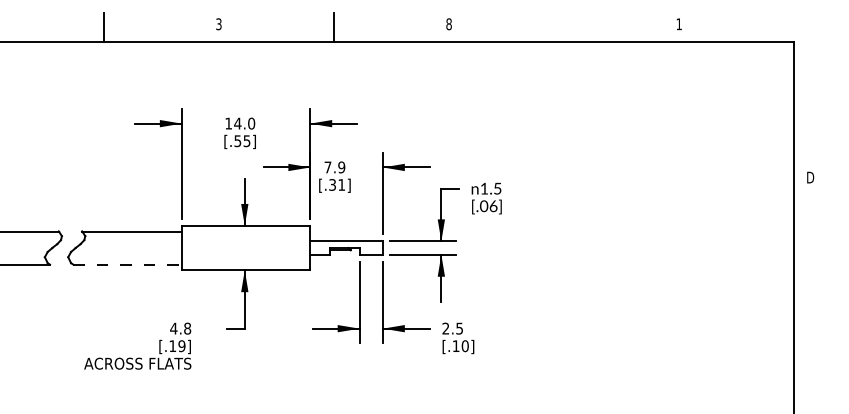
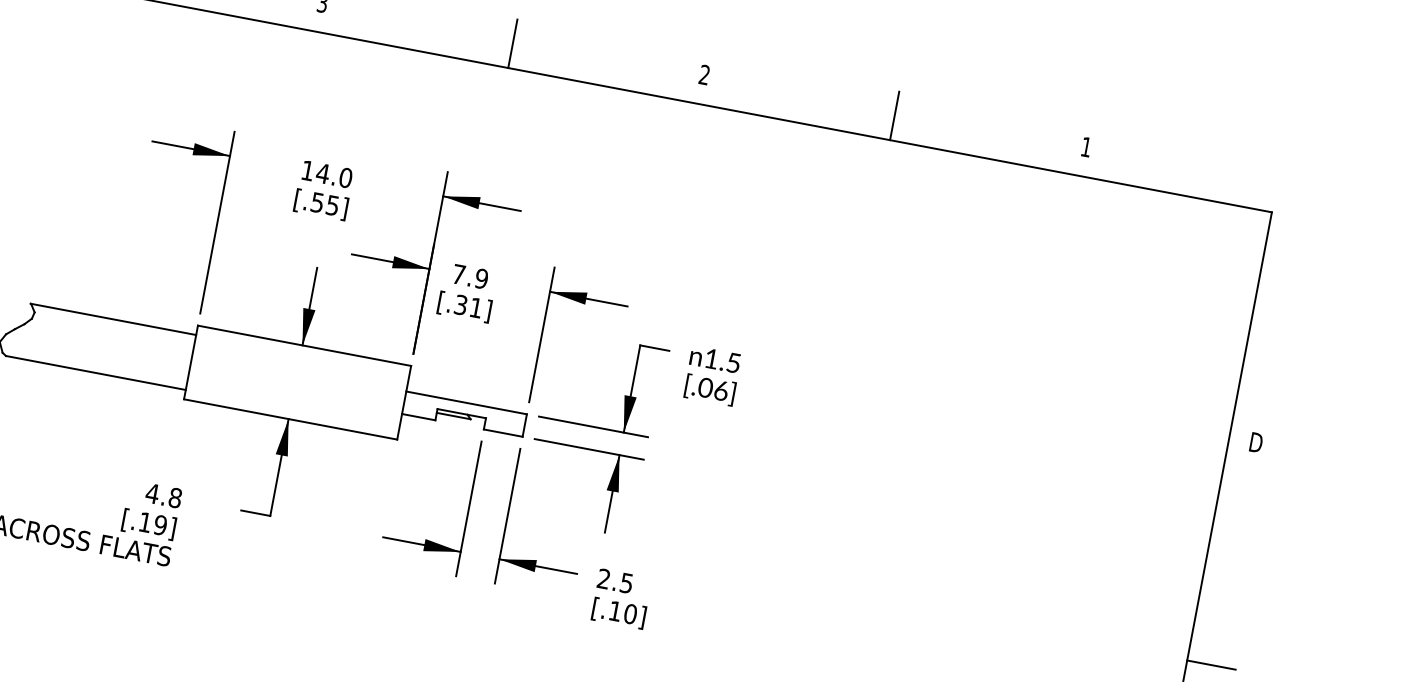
text: (448, 24) -> (703, 75), 8 -> 2
line: (564, 26) -> (895, 114), added
line: (128, 264) -> (97, 373), dashed -> solid
line: (808, 311) -> (1210, 664), added

